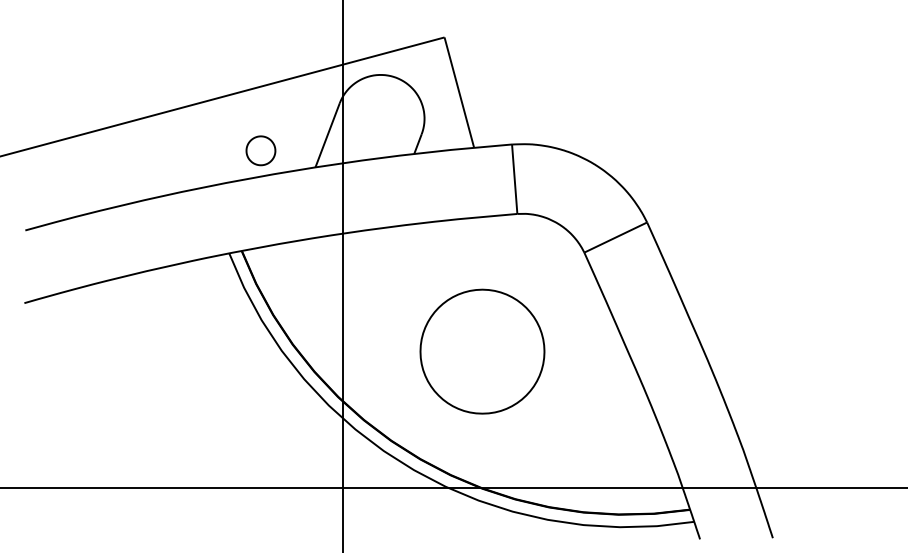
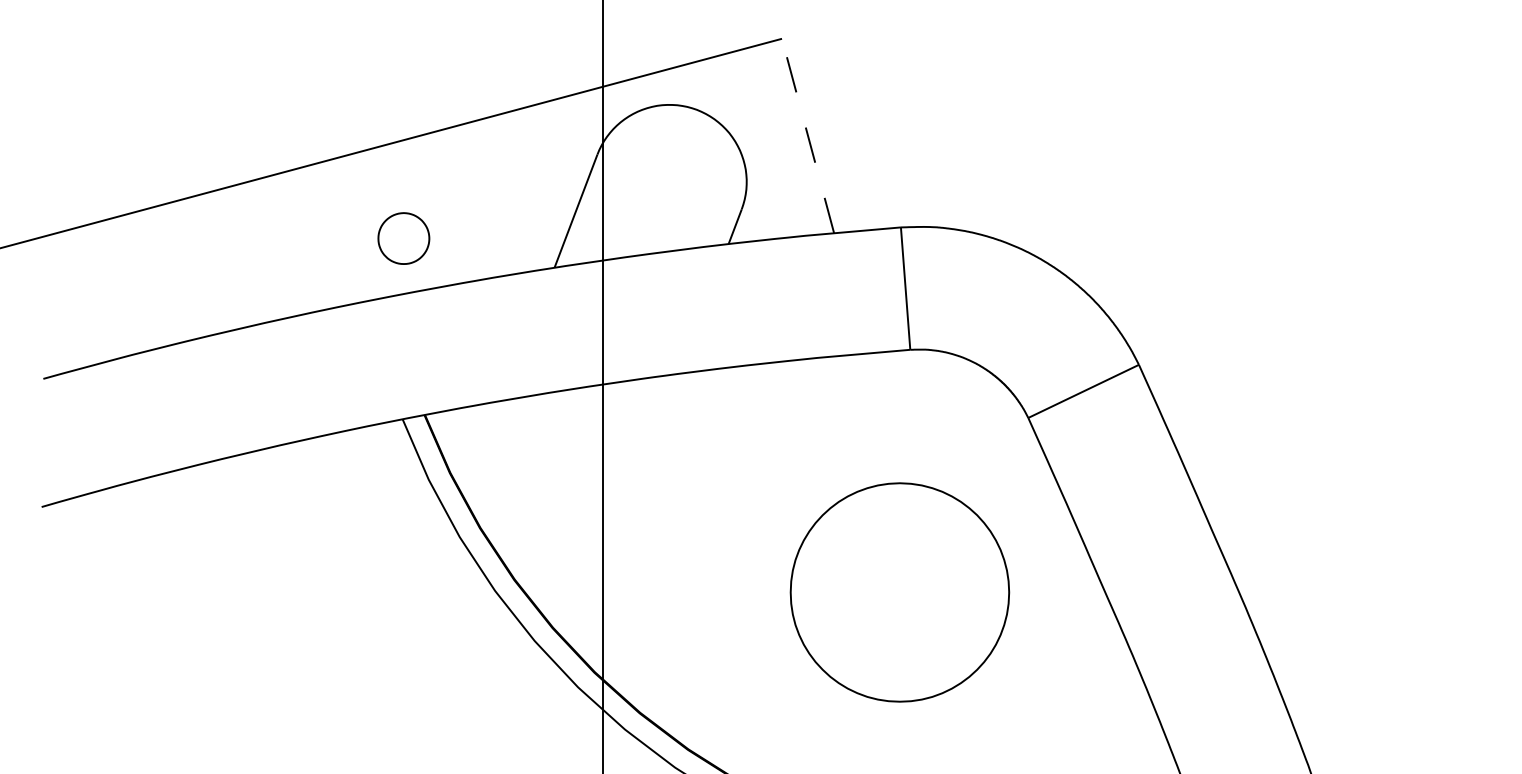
line: (459, 92) -> (808, 135), solid -> dashed
part: (260, 150) -> (403, 238), moved
part: (482, 351) -> (899, 592), moved

